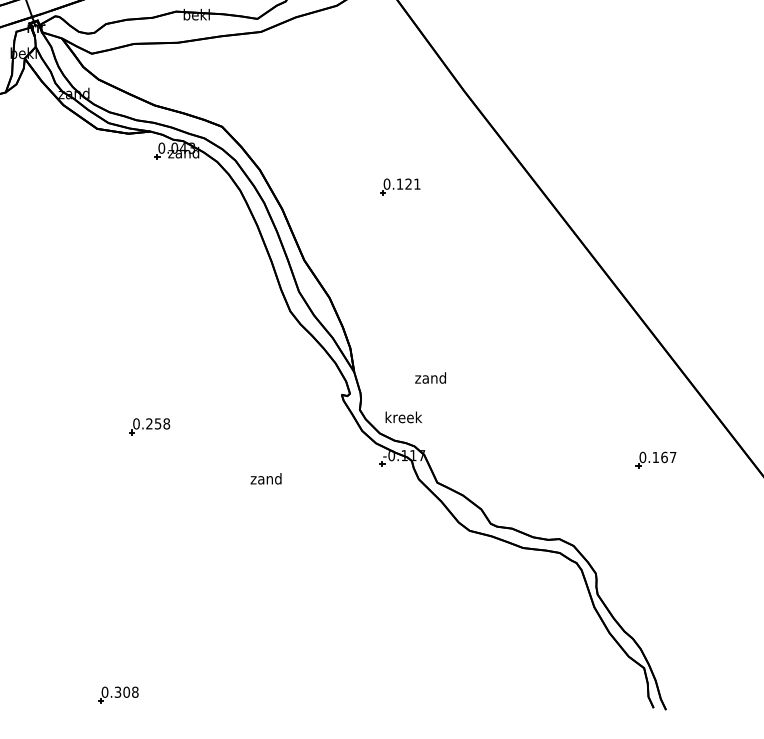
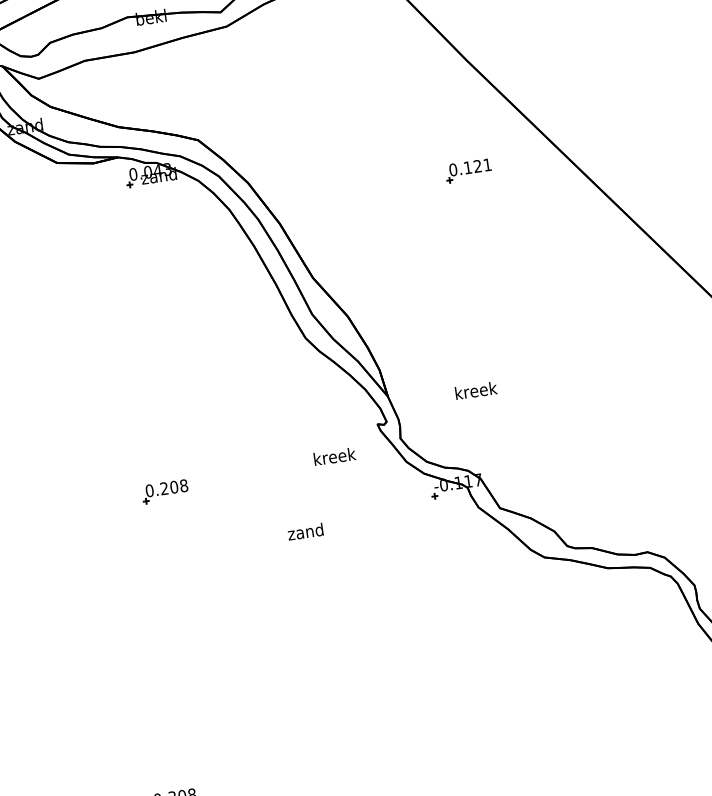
part: (400, 186) -> (468, 170), moved
text: (431, 377) -> (476, 390), zand -> kreek
text: (403, 417) -> (334, 456), moved
text: (157, 423) -> (173, 486), 0.258 -> 0.208

